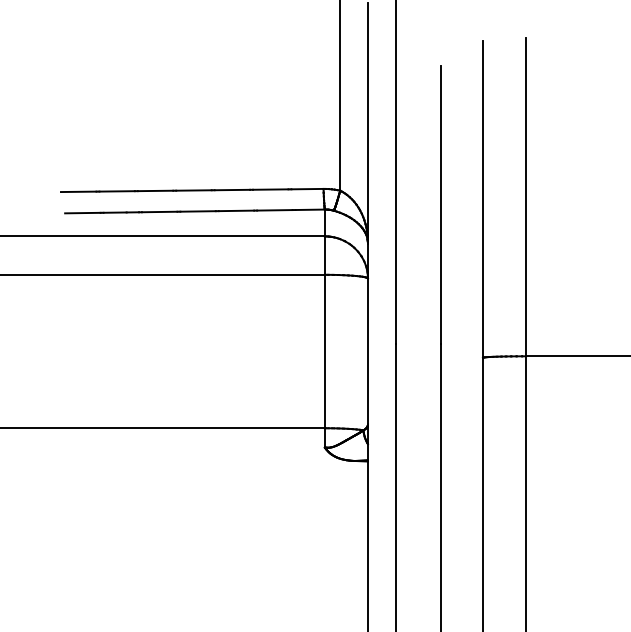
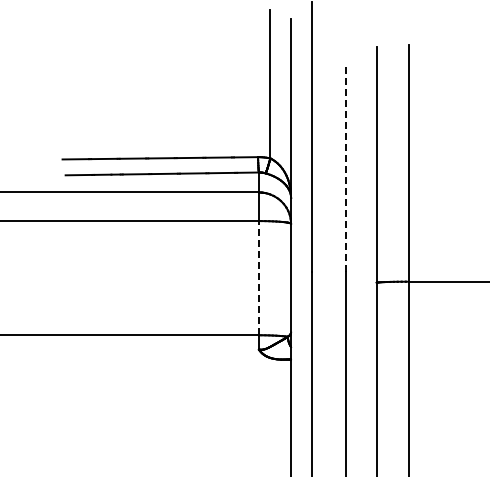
line: (441, 204) -> (345, 168), solid -> dashed
line: (324, 350) -> (258, 277), solid -> dashed

